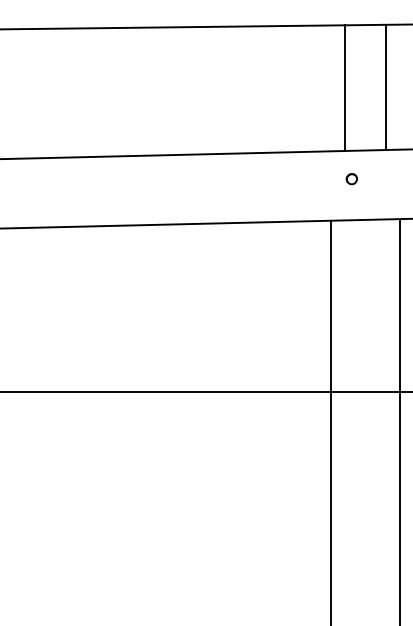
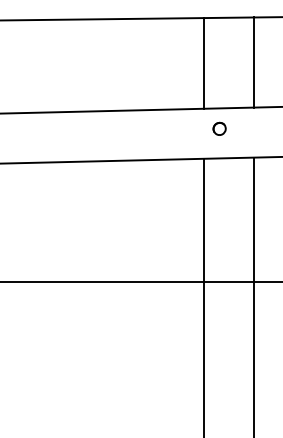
line: (386, 86) -> (254, 62), moved
line: (344, 88) -> (204, 63), moved
part: (351, 178) -> (219, 128), size x1.67

